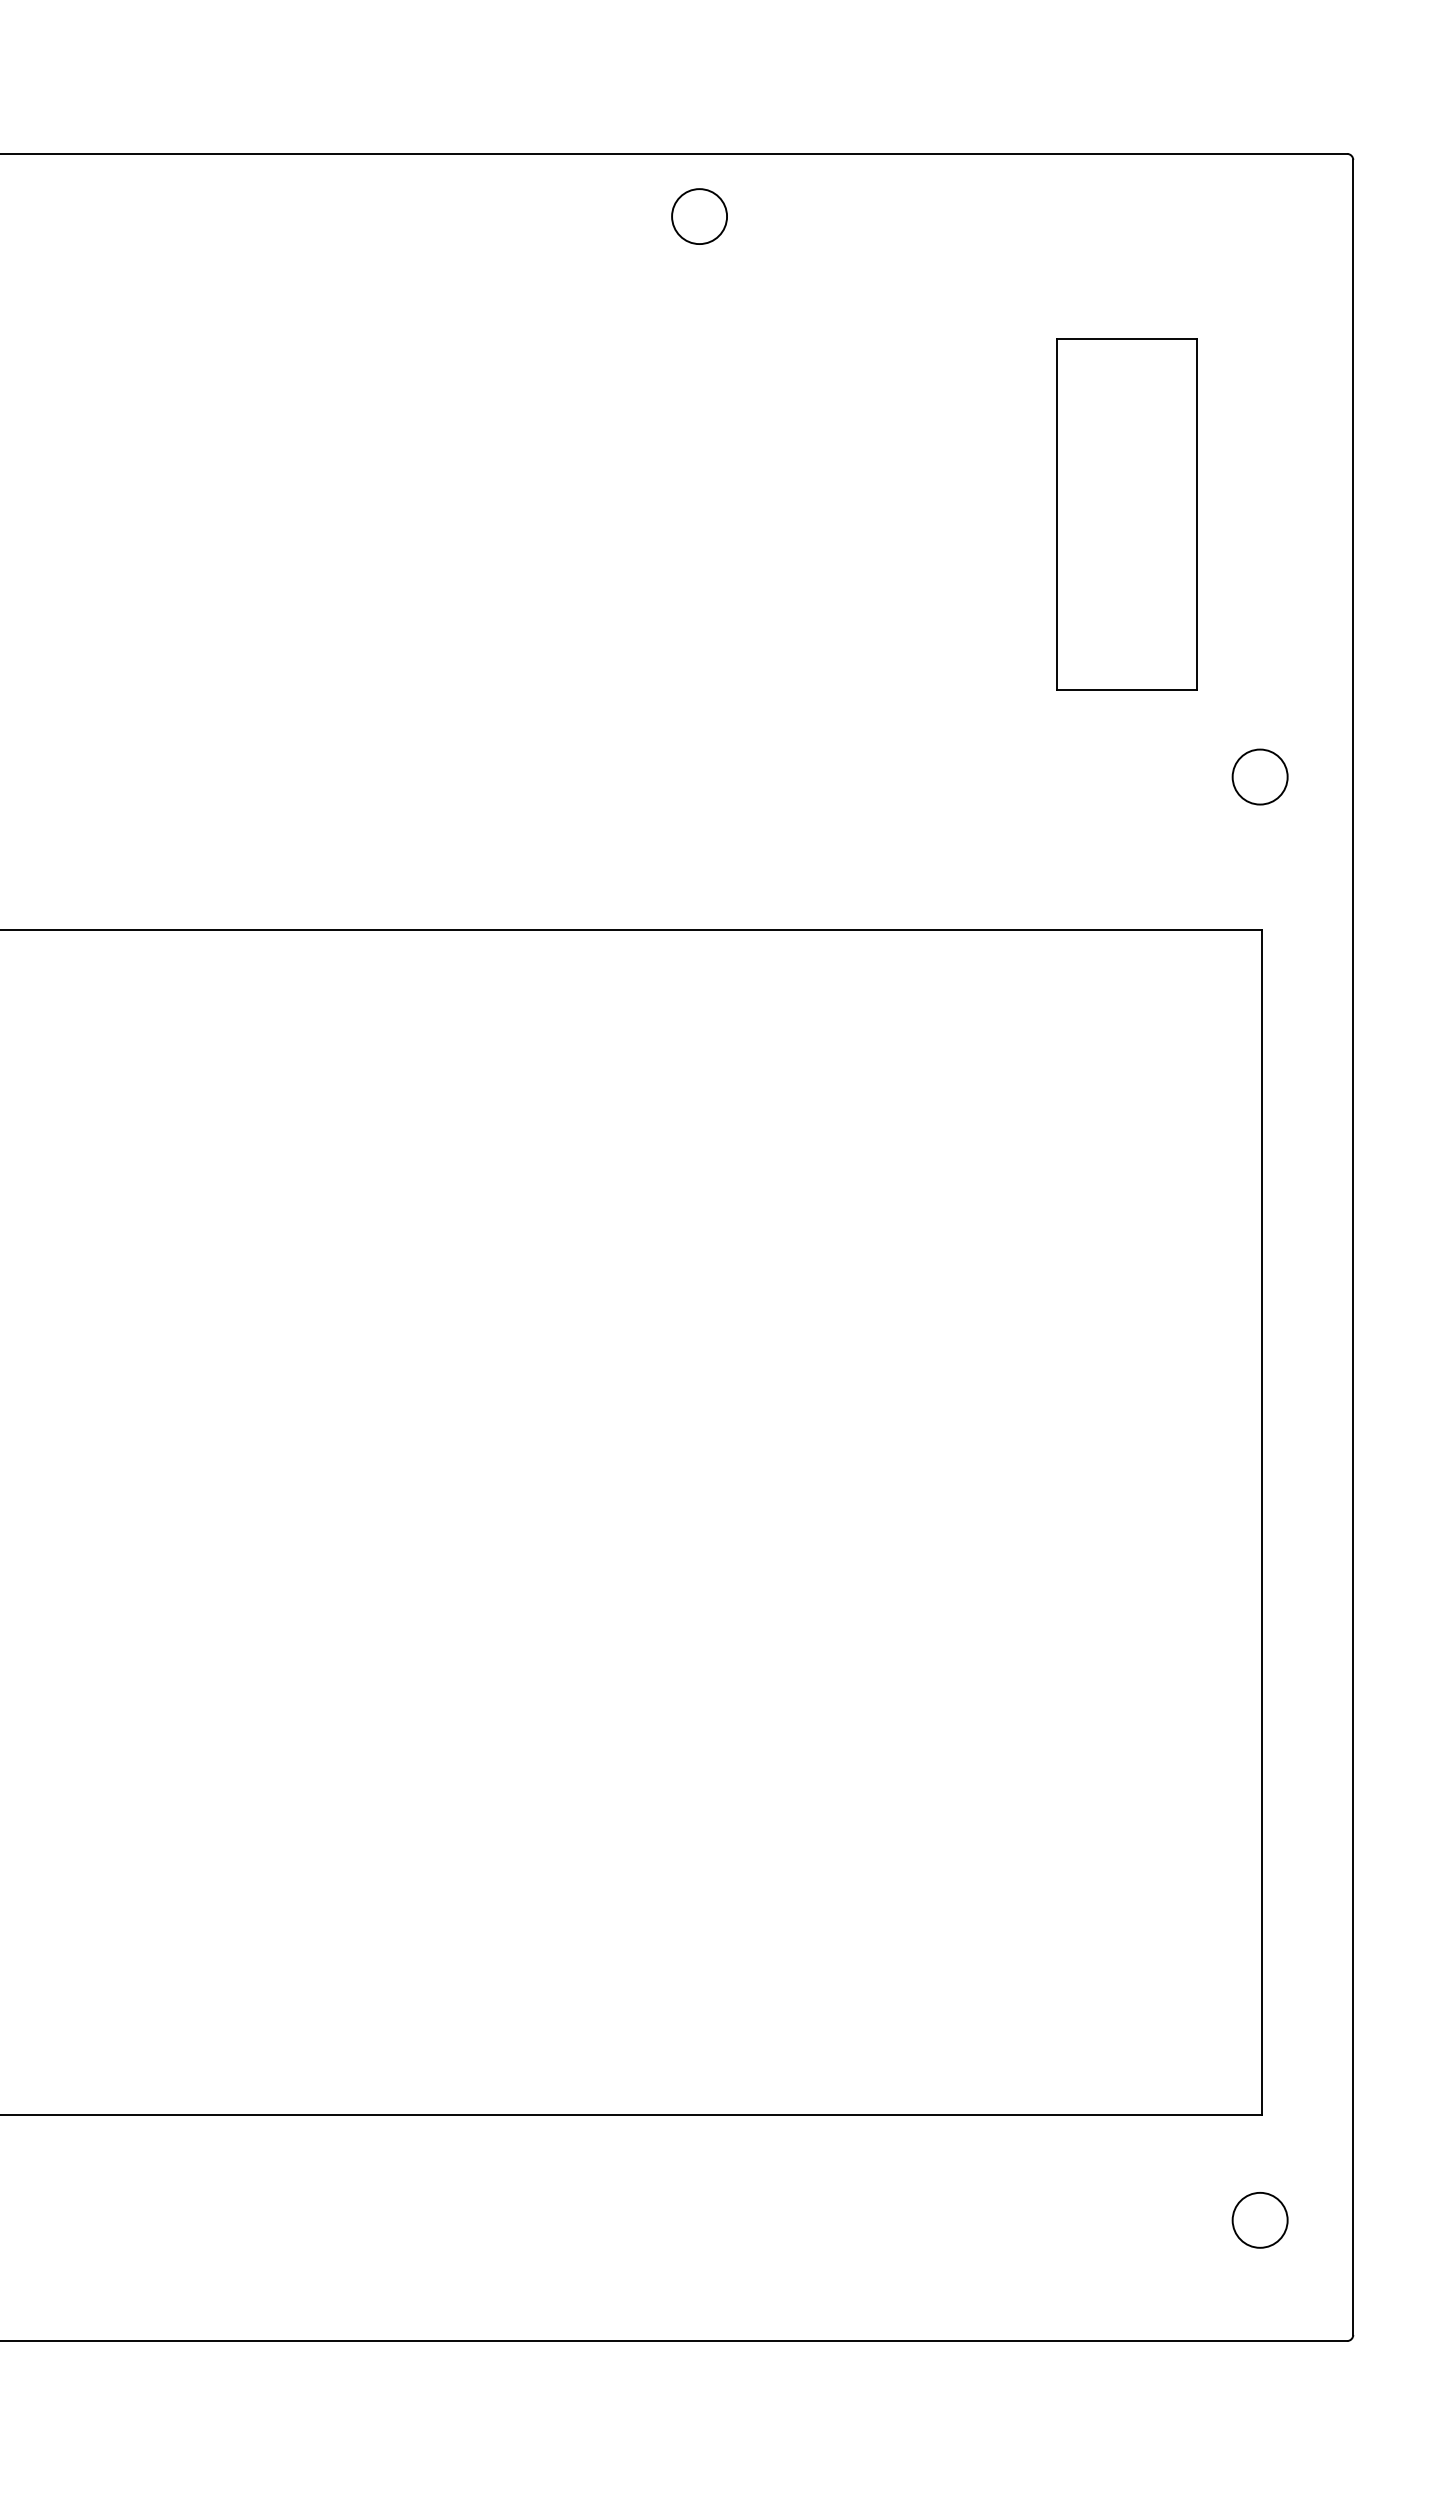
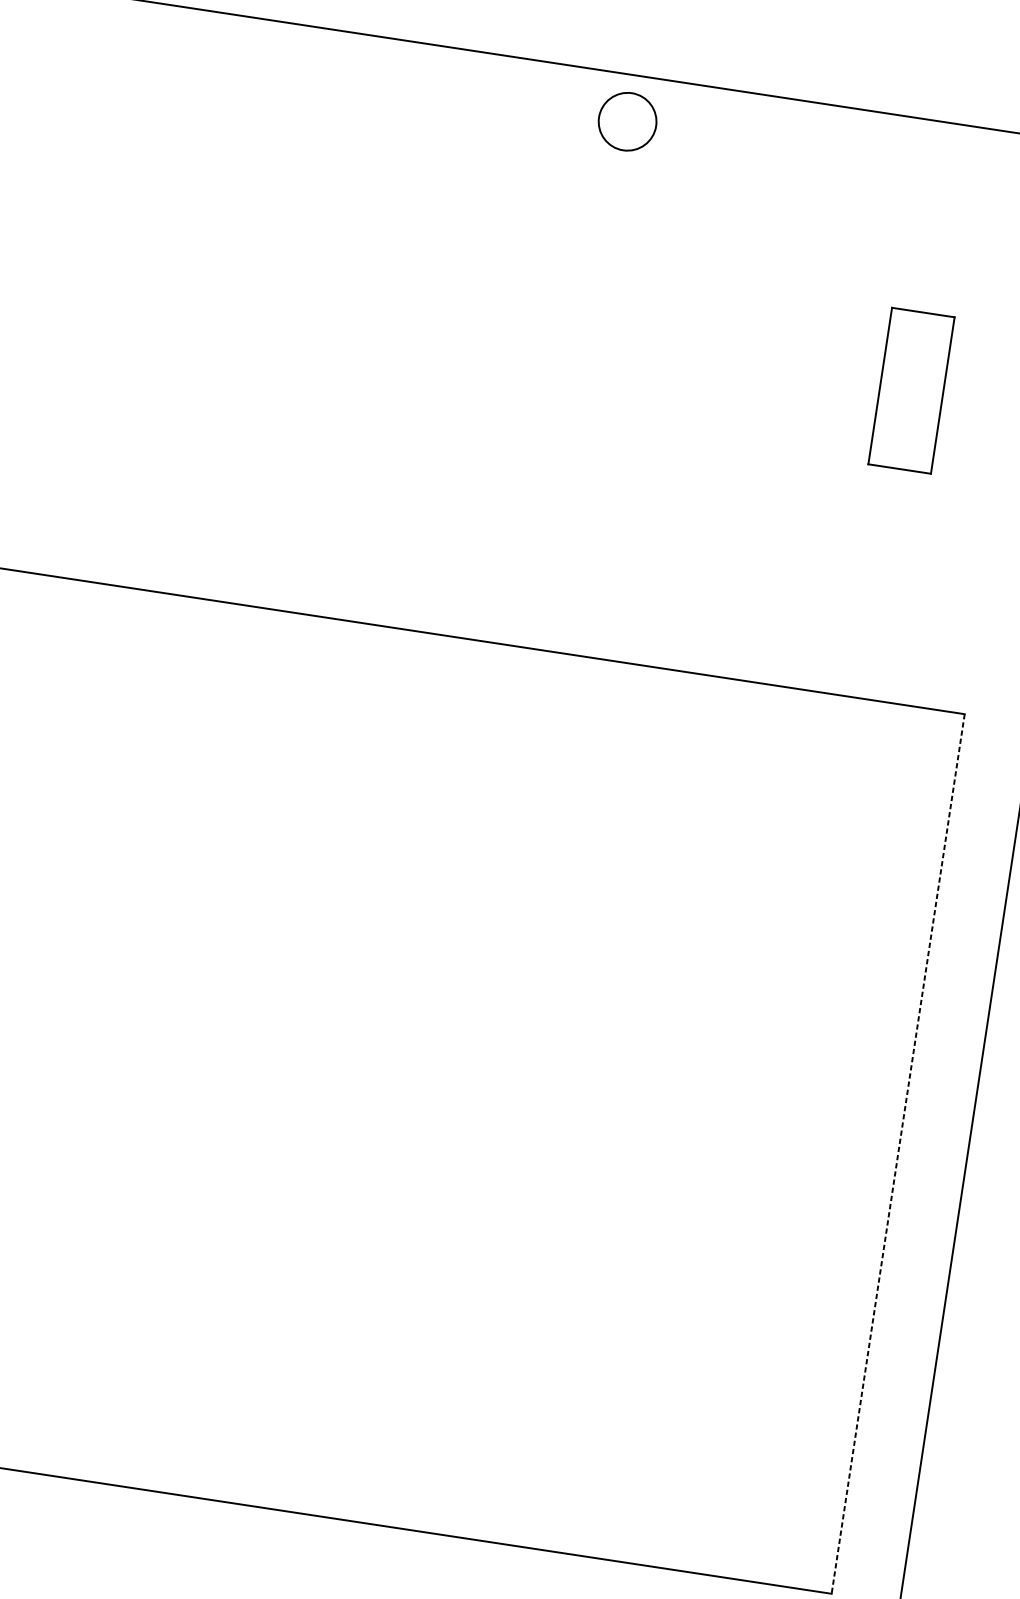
circle: (699, 216) -> (627, 121), size x1.4
part: (1126, 514) -> (911, 390), size x0.6
circle: (1259, 776) -> (980, 600), removed
line: (1261, 1522) -> (898, 1154), solid -> dashed

